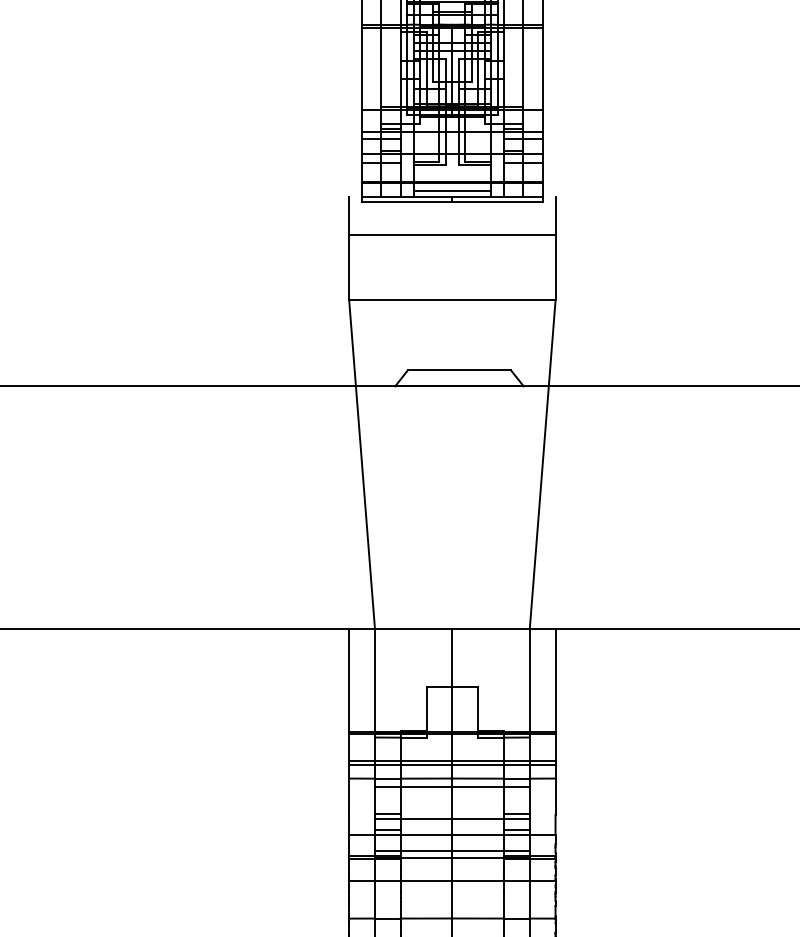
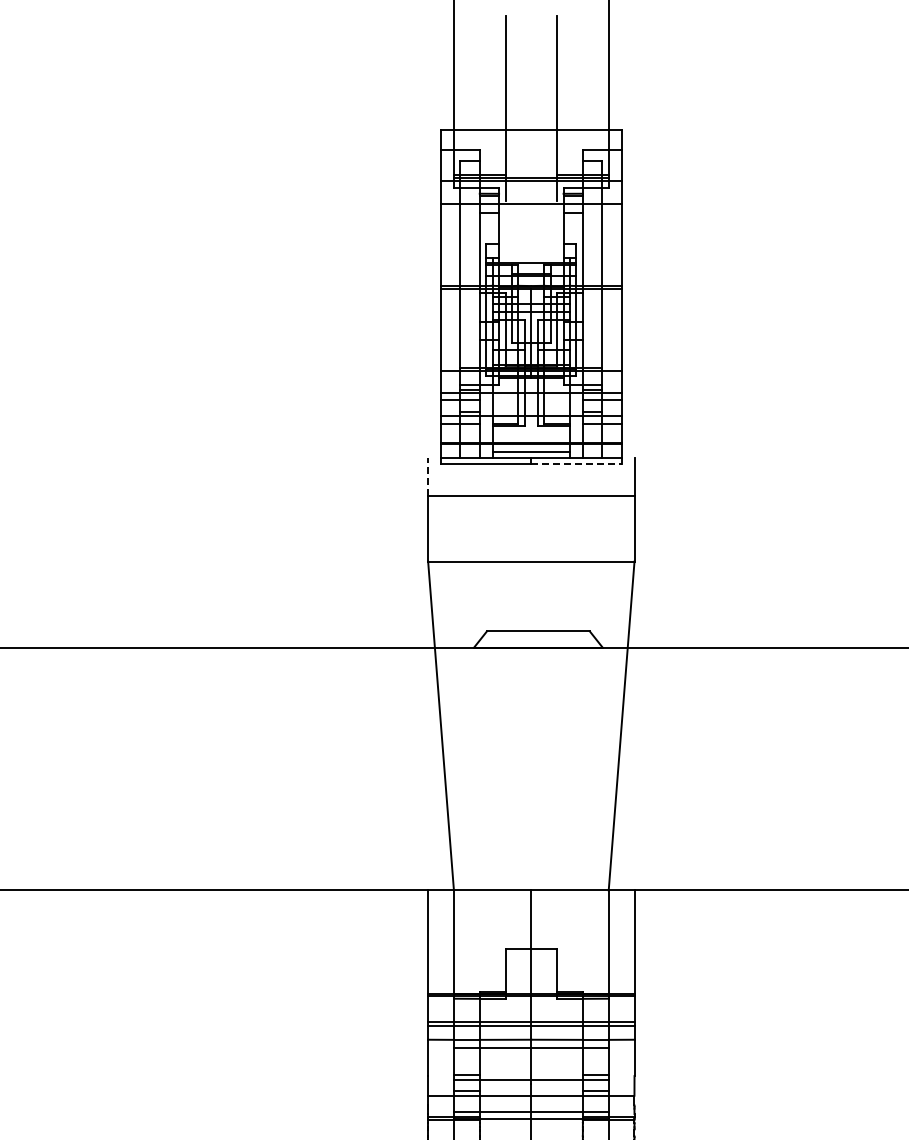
line: (497, 202) -> (576, 463), solid -> dashed
line: (349, 216) -> (428, 477), solid -> dashed

